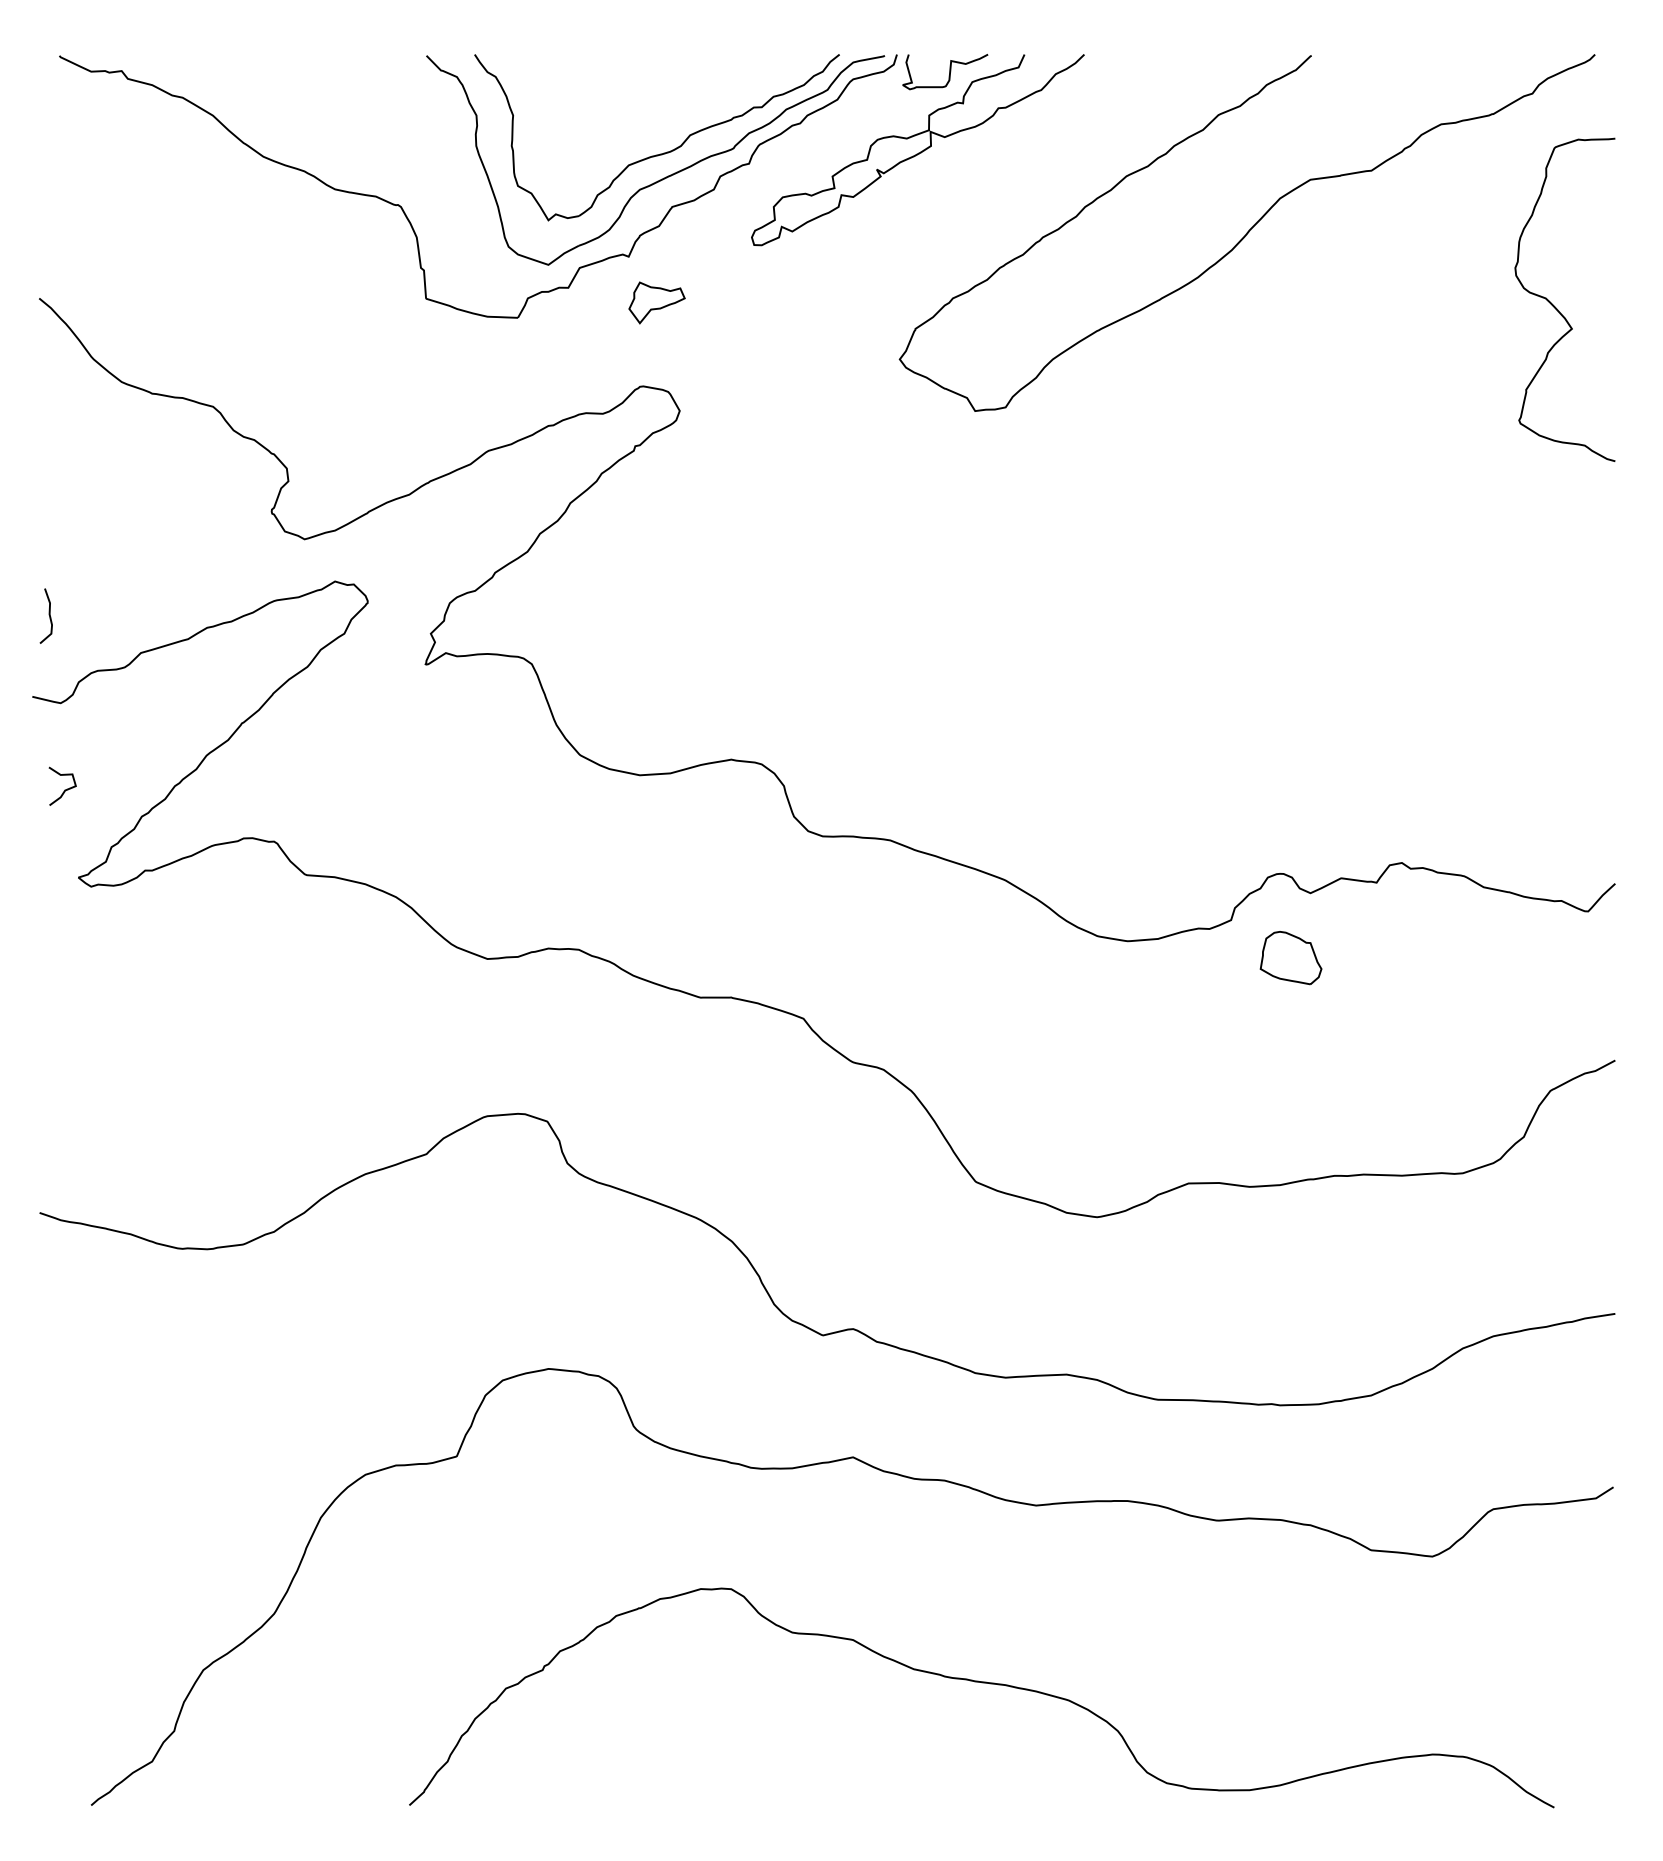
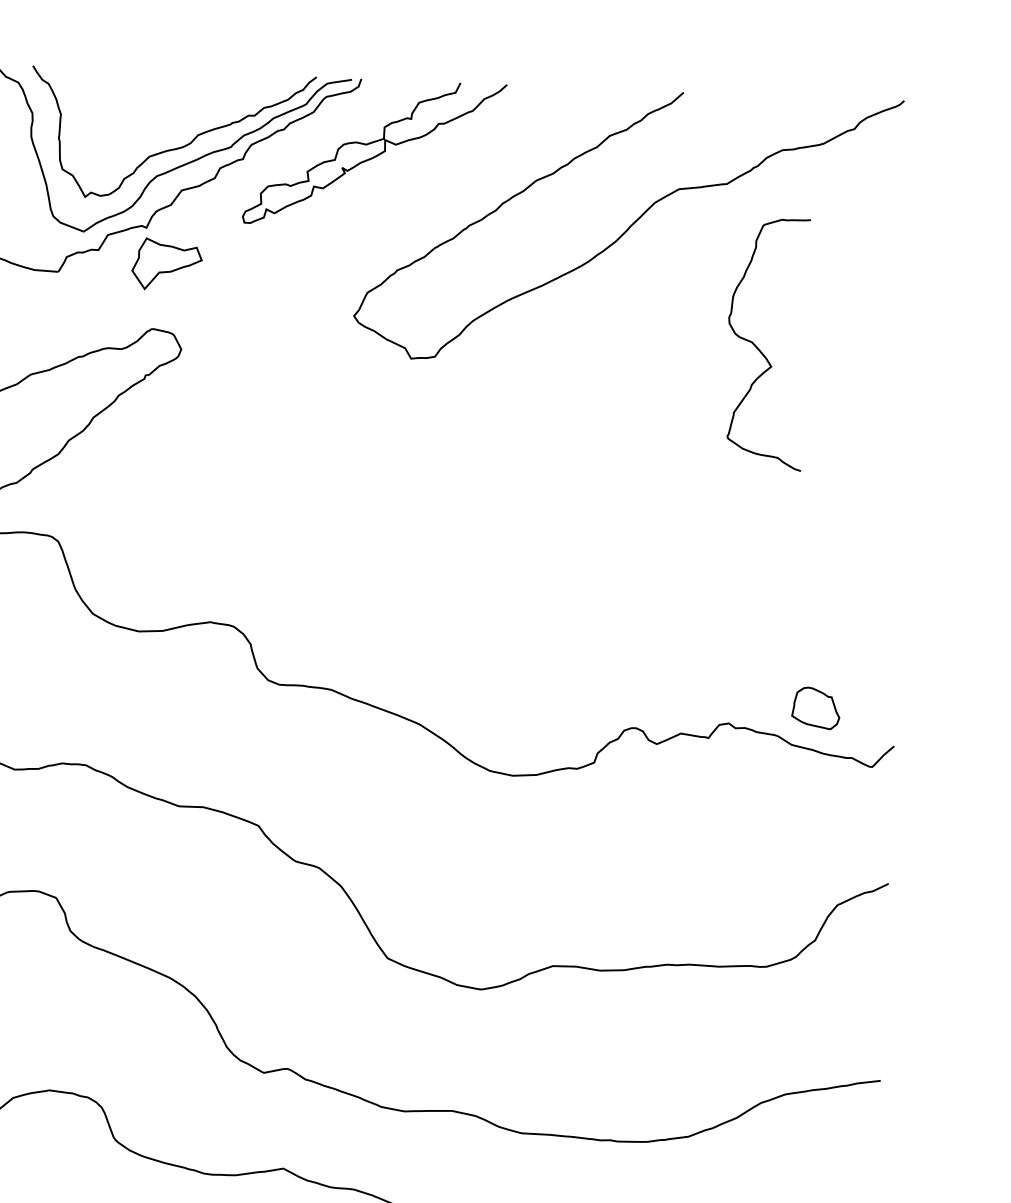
curve: (949, 72) -> (401, 94), removed
part: (656, 302) -> (166, 264), size x1.6
curve: (1556, 307) -> (759, 349), moved
part: (1290, 958) -> (815, 708), moved

